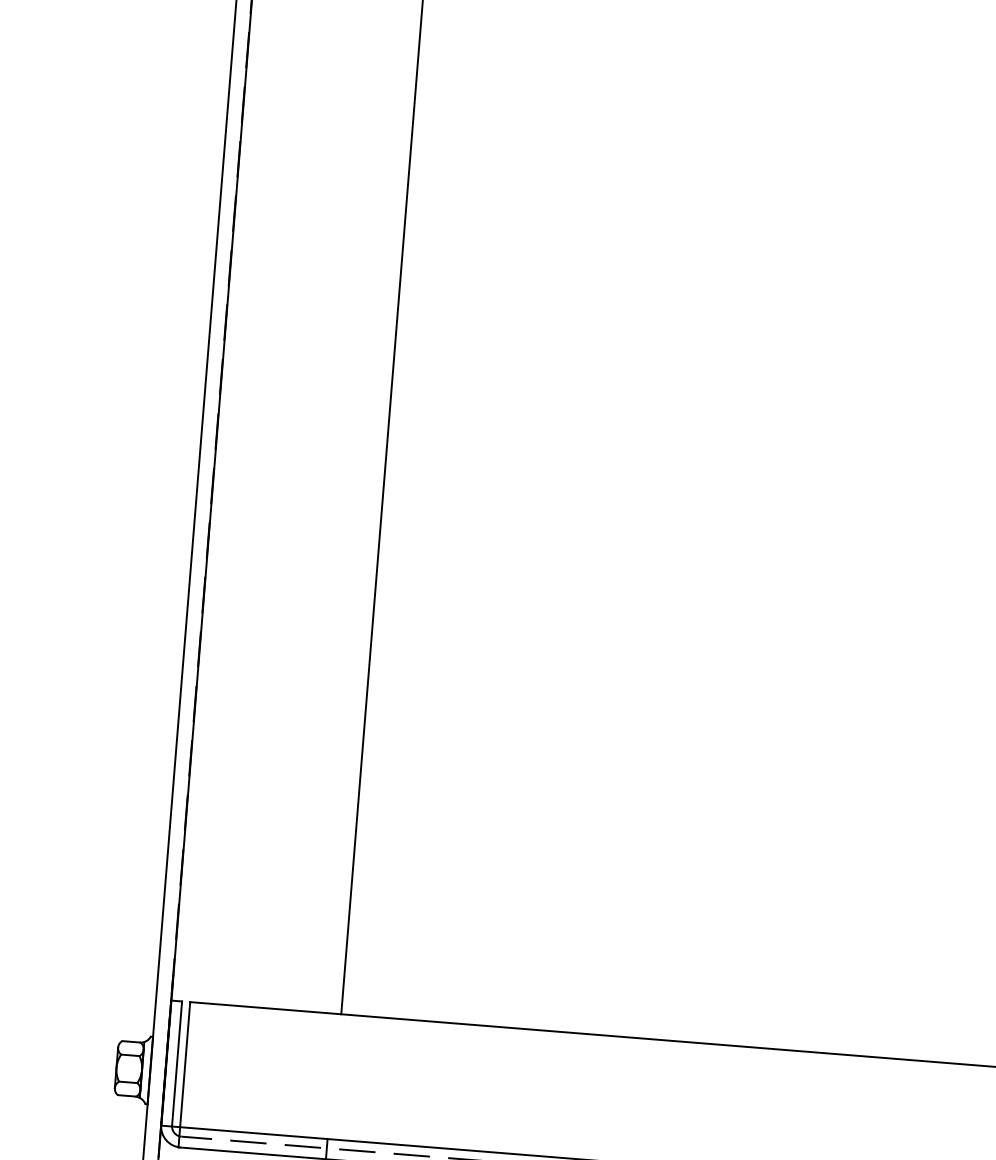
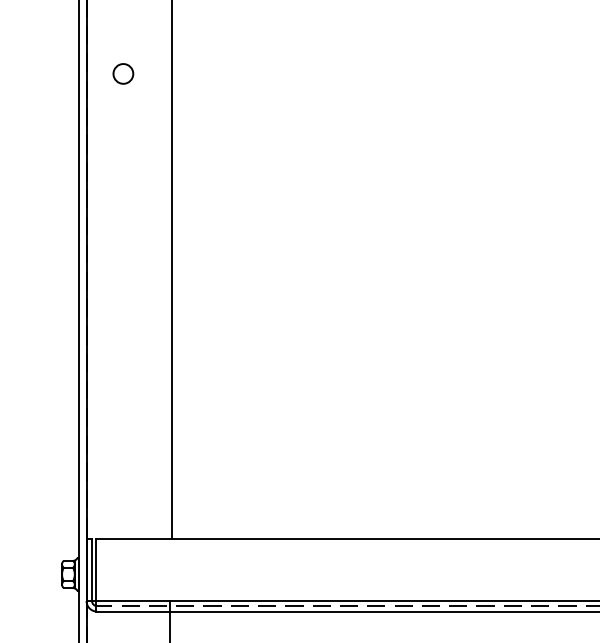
circle: (319, 78) -> (123, 73), added

